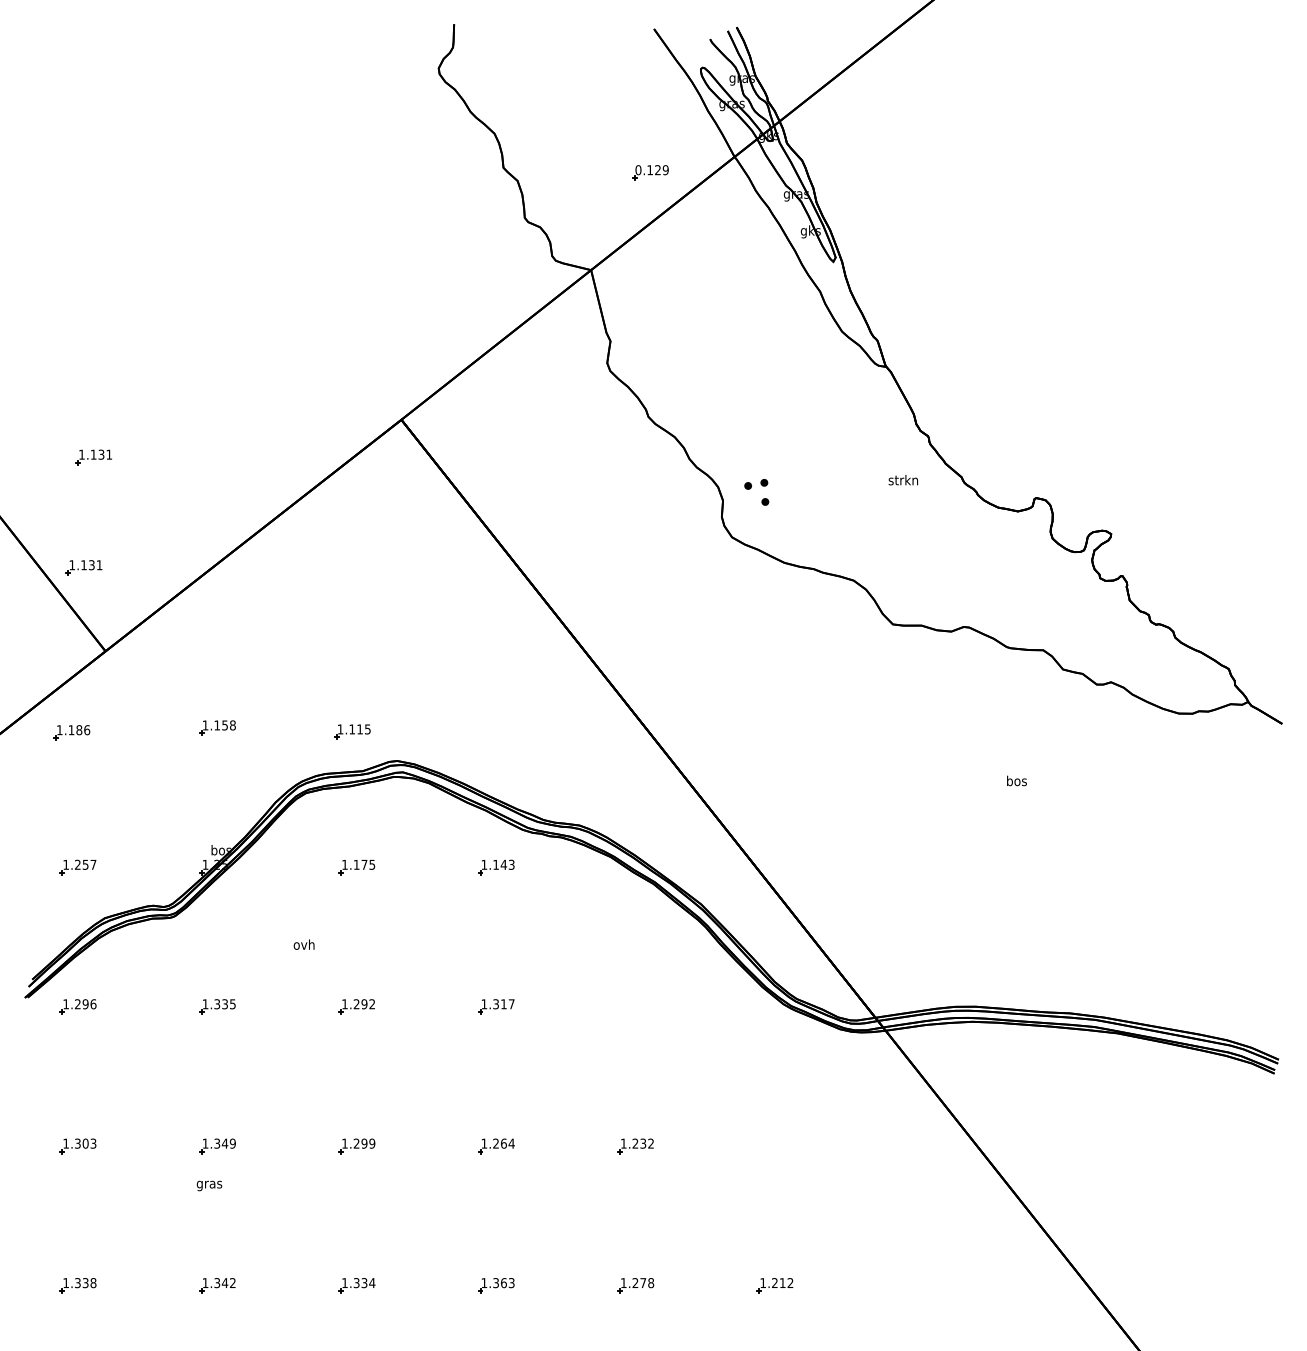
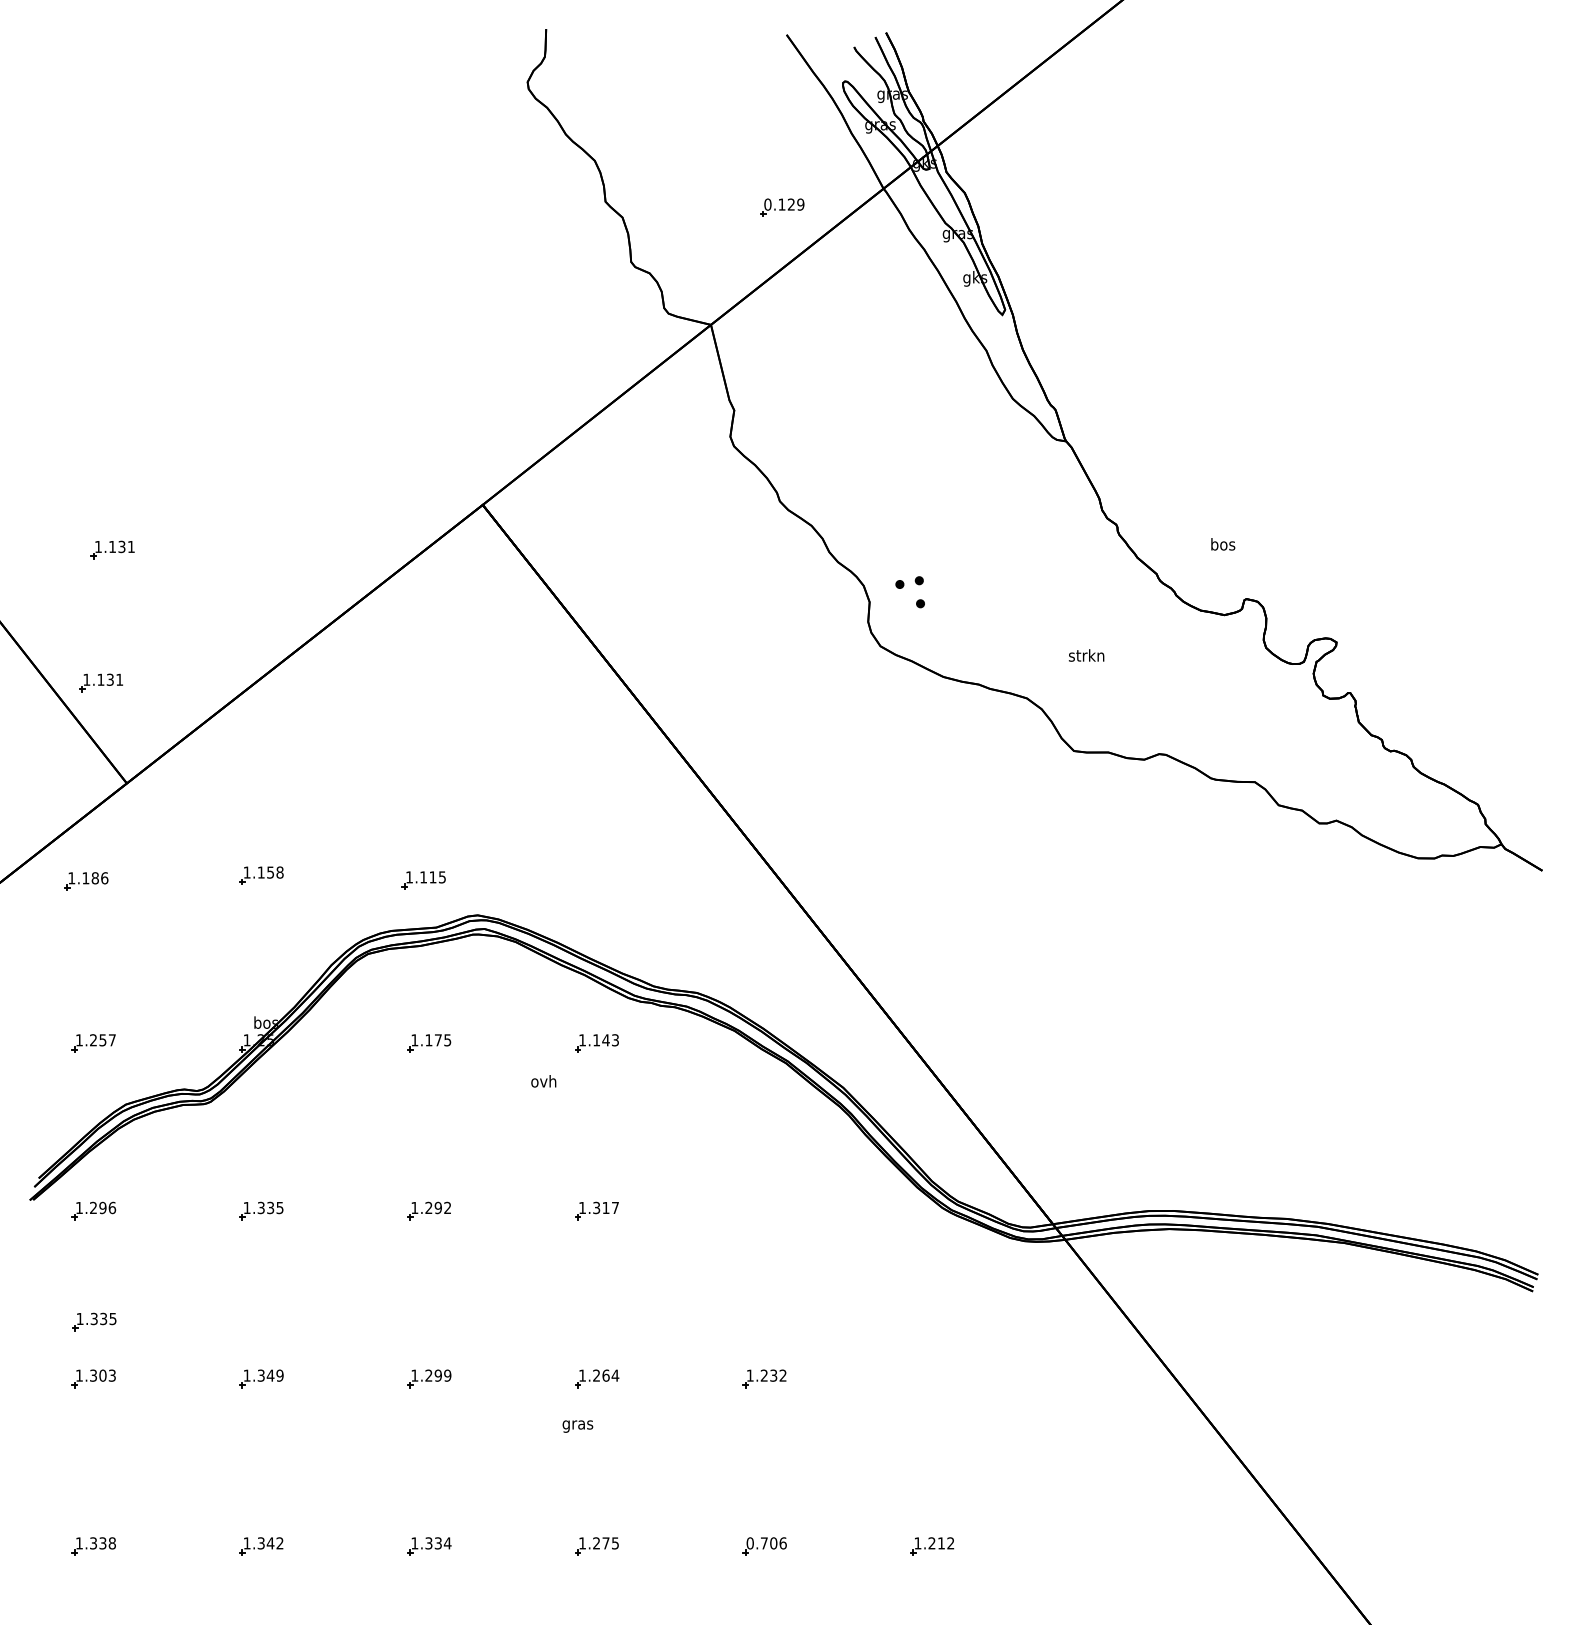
text: (903, 480) -> (1086, 655), moved
text: (1017, 781) -> (1223, 544), moved
text: (303, 944) -> (543, 1081), moved
part: (78, 1098) -> (94, 1321), added
text: (209, 1185) -> (577, 1426), moved
text: (503, 1283) -> (605, 1543), 1.363 -> 1.275
text: (637, 1283) -> (766, 1543), 1.278 -> 0.706

